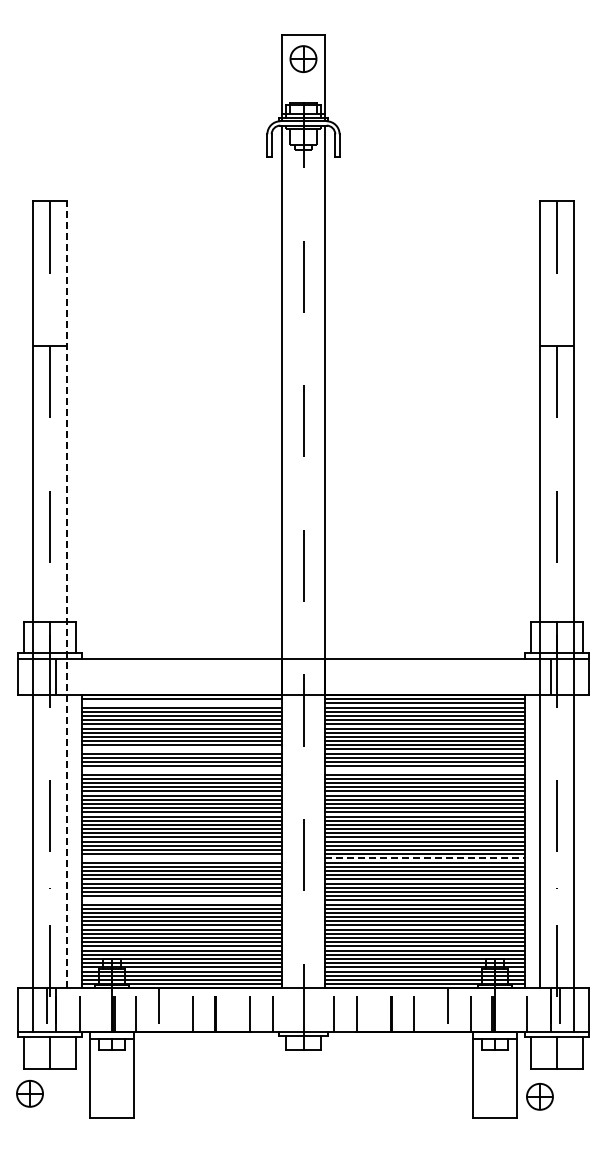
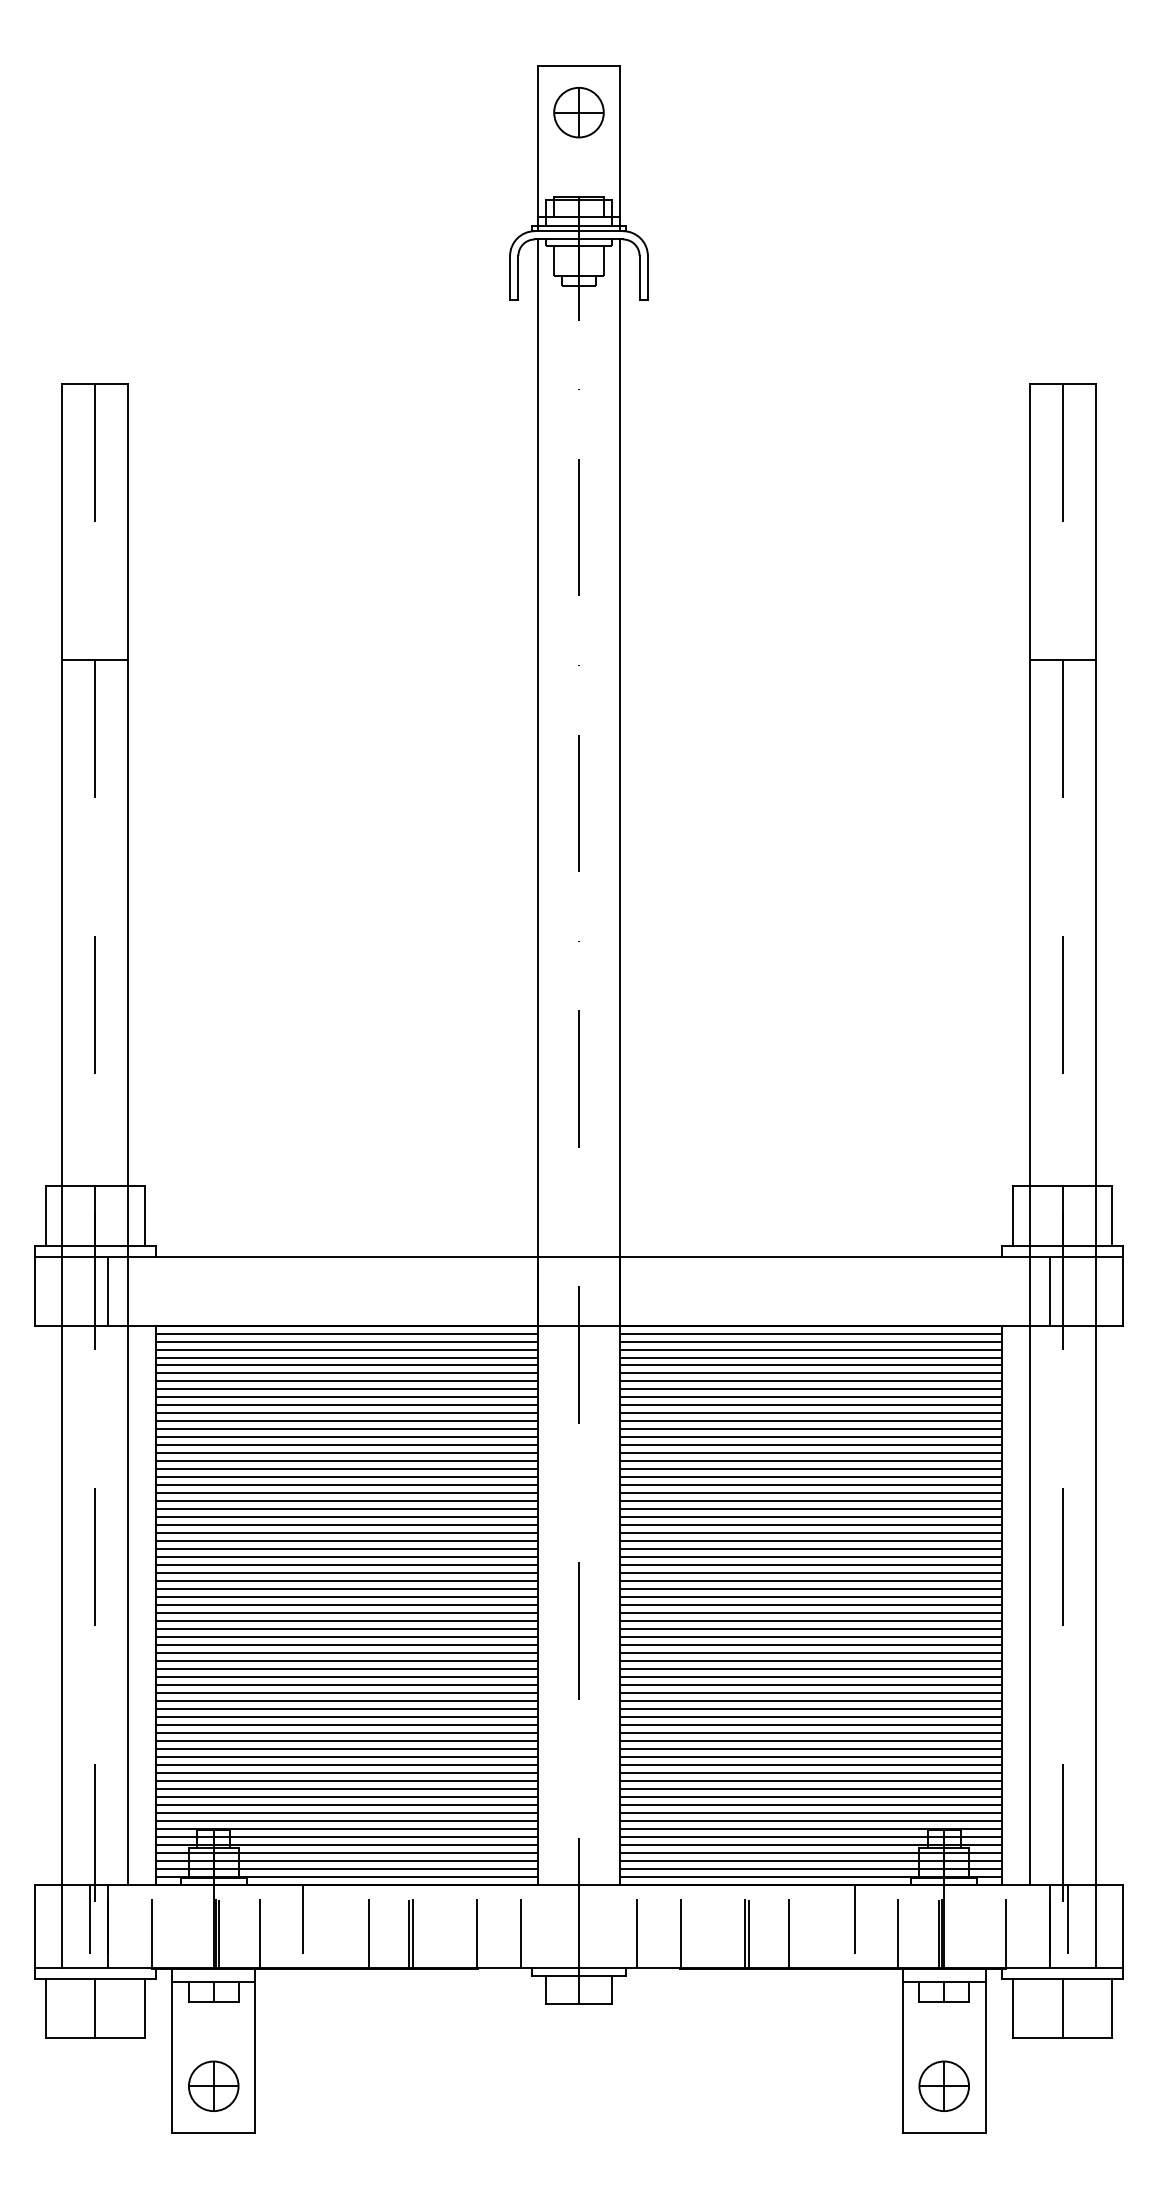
line: (67, 594) -> (128, 1133), dashed -> solid
line: (181, 703) -> (346, 1341), added
line: (181, 749) -> (346, 1429), added
line: (181, 770) -> (346, 1469), added
line: (425, 770) -> (811, 1469), added
line: (181, 858) -> (346, 1637), added
line: (425, 858) -> (811, 1637), dashed -> solid
line: (181, 900) -> (346, 1717), added
part: (29, 1093) -> (212, 2085), moved
part: (539, 1096) -> (943, 2085), moved

